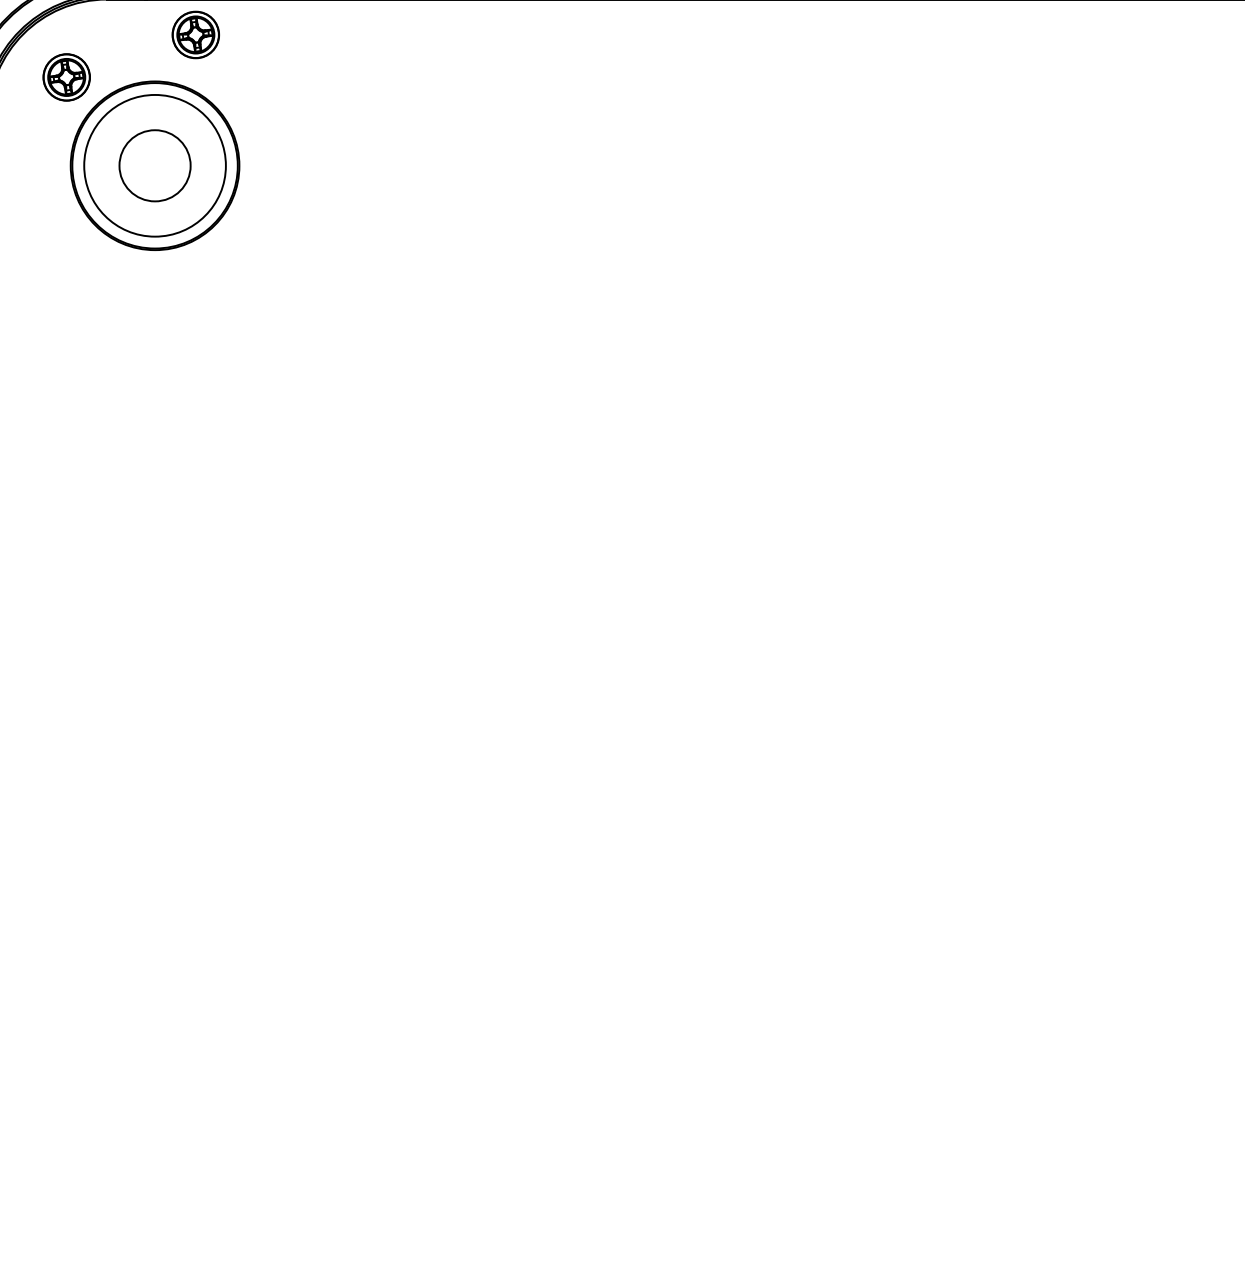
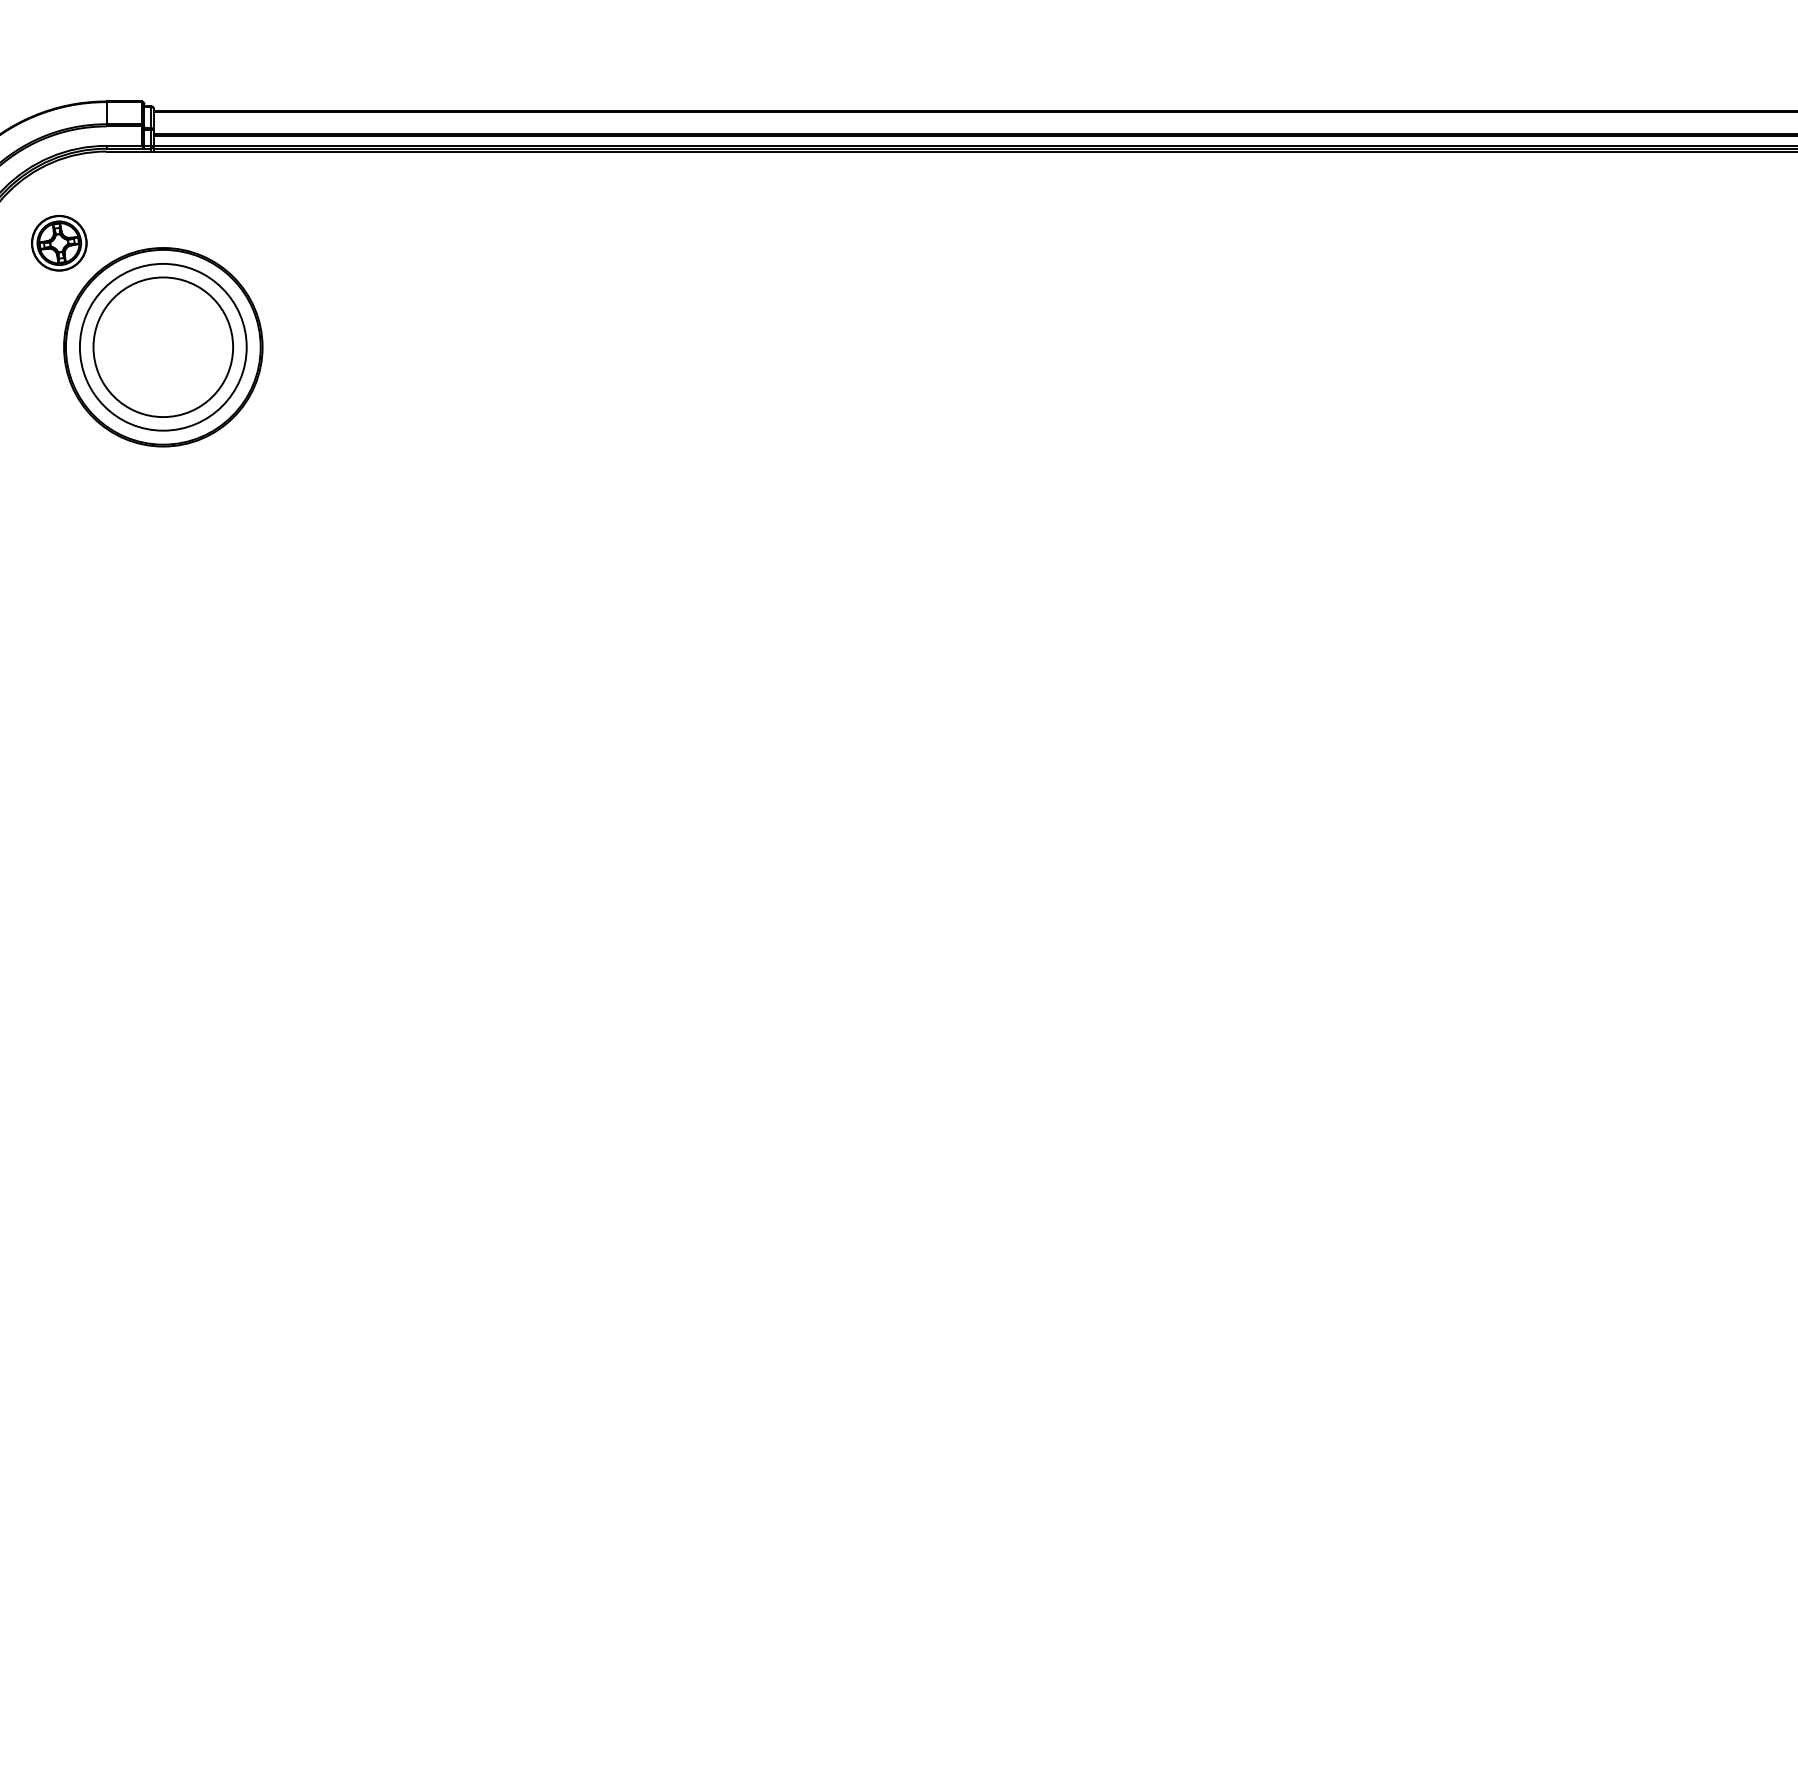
part: (196, 35) -> (211, 193), removed
circle: (155, 165) -> (163, 347), size x1.67

